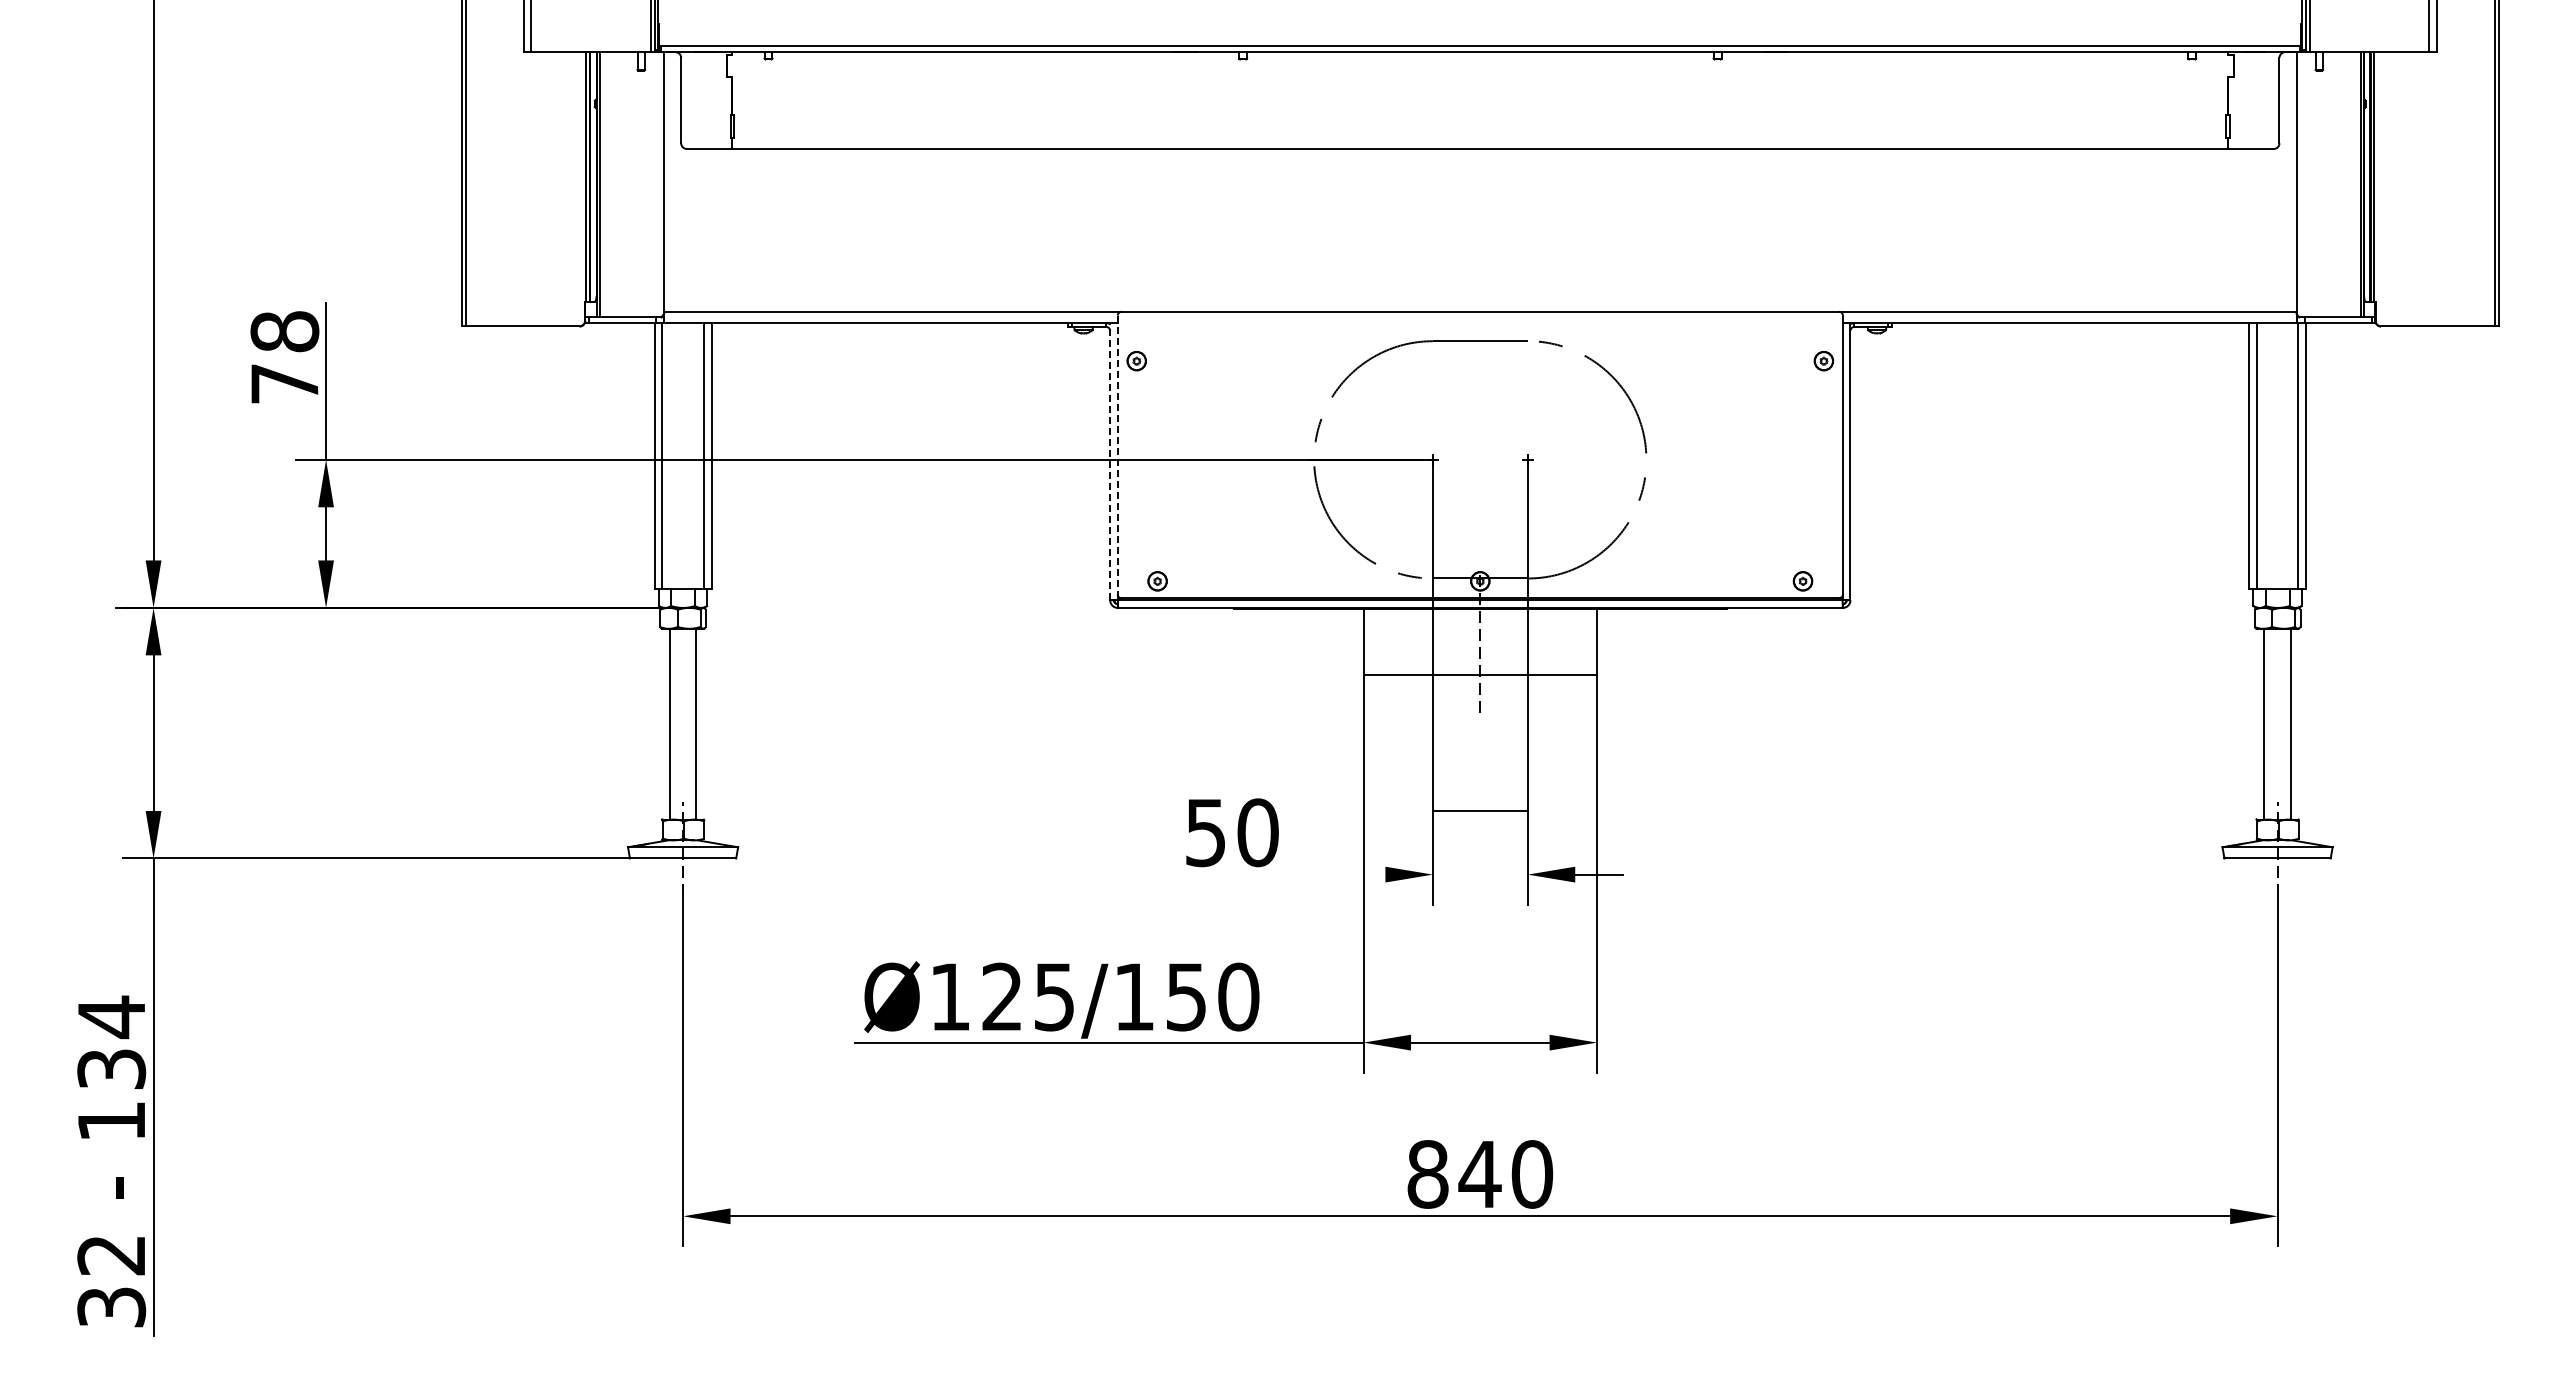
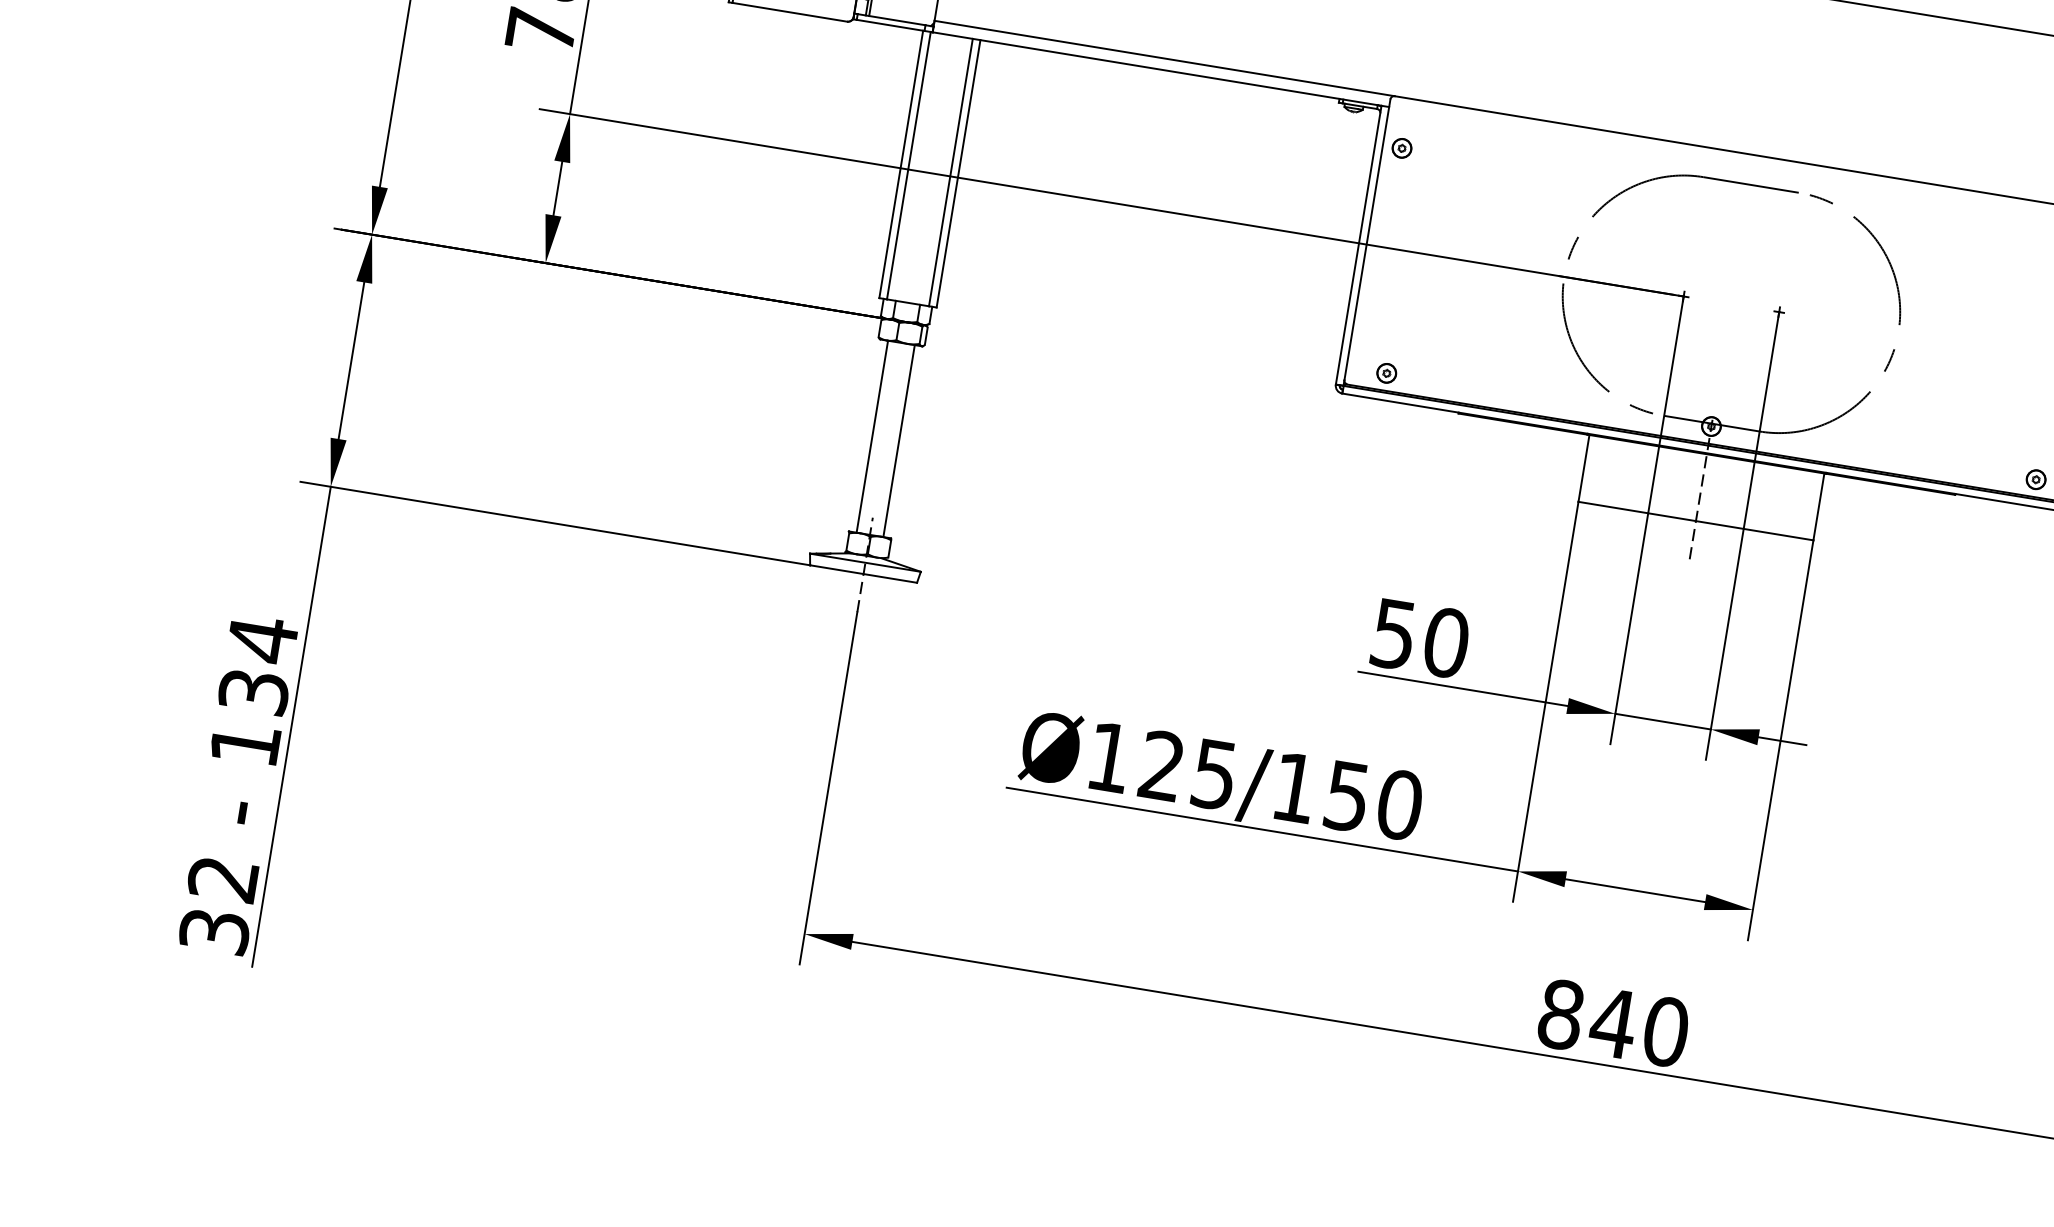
line: (1117, 455) -> (1367, 240), dashed -> solid
line: (1110, 461) -> (1359, 245), dashed -> solid
line: (1479, 810) -> (1662, 721), moved
line: (1281, 874) -> (1463, 688), added

